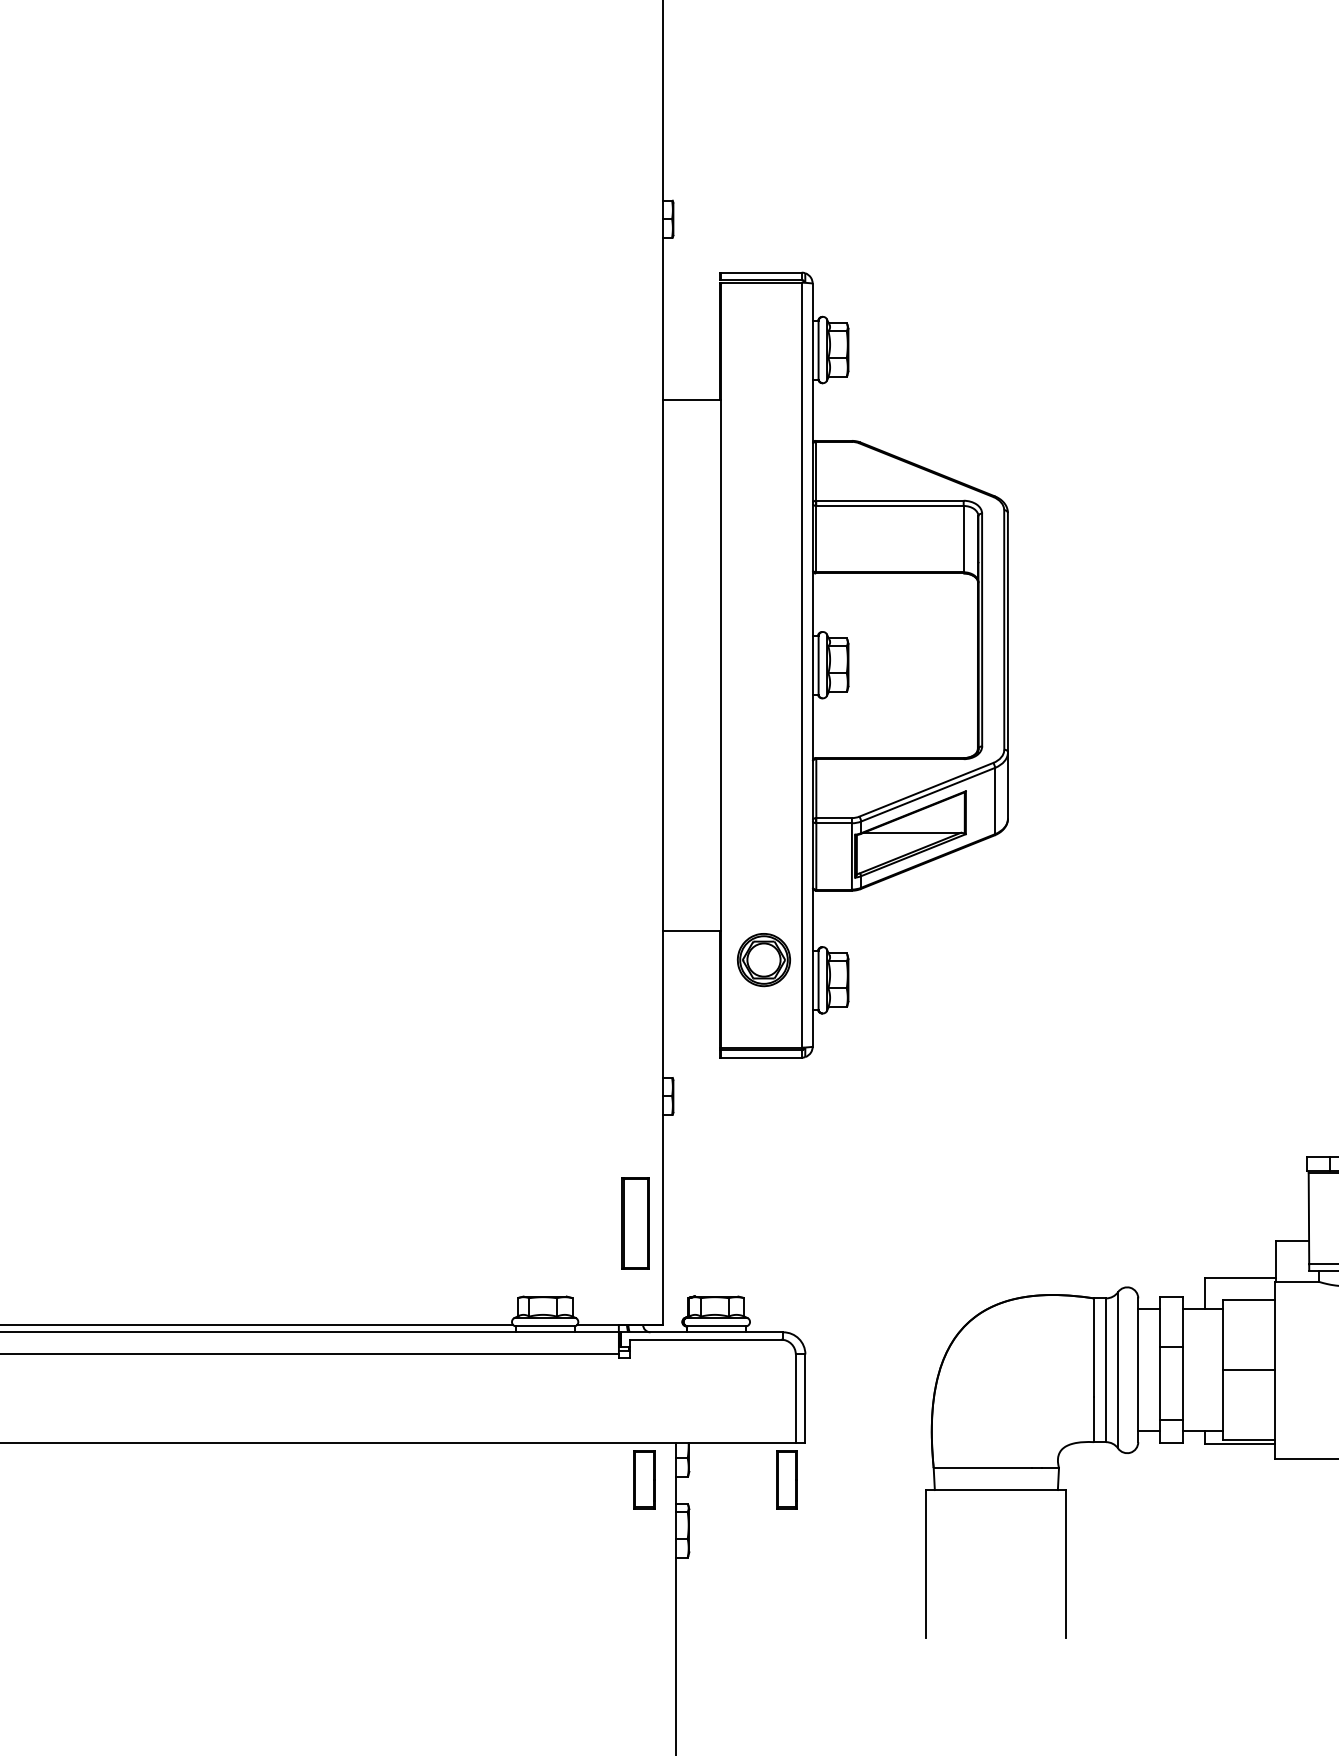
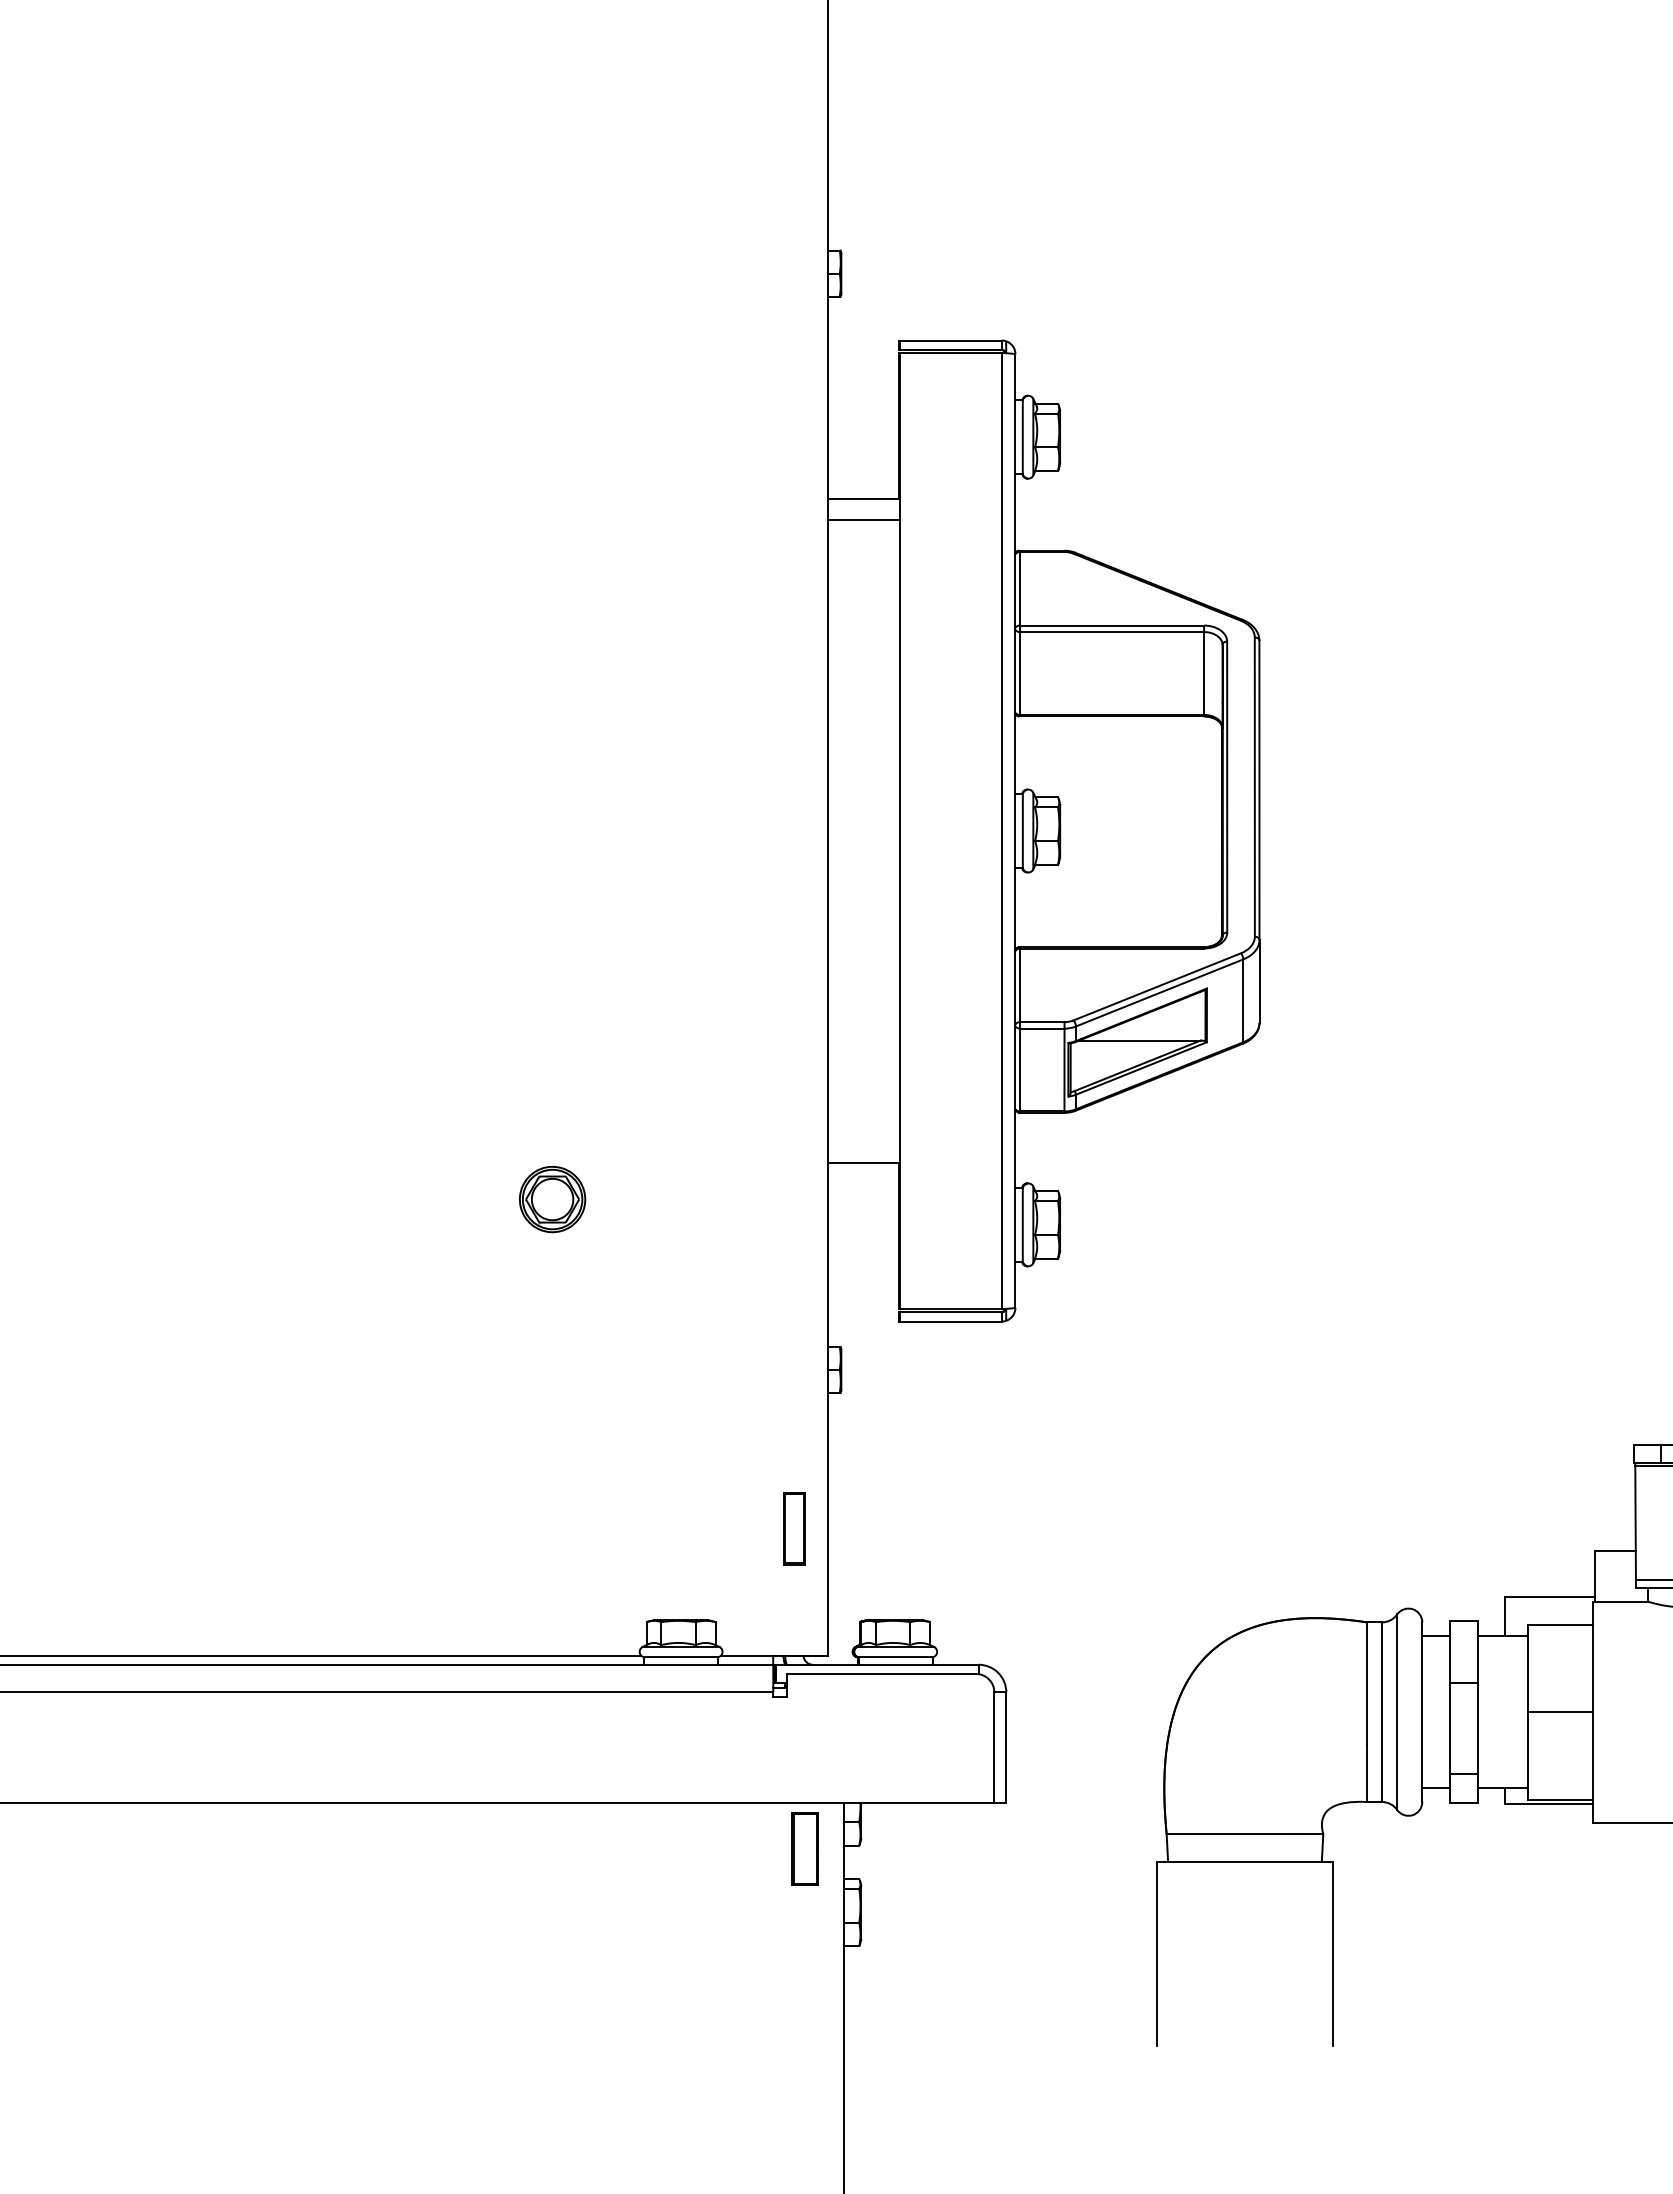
line: (691, 416) -> (864, 520), added
part: (763, 960) -> (552, 1199), moved
part: (635, 1223) -> (794, 1528), size x0.62
part: (786, 1479) -> (982, 1848), removed

